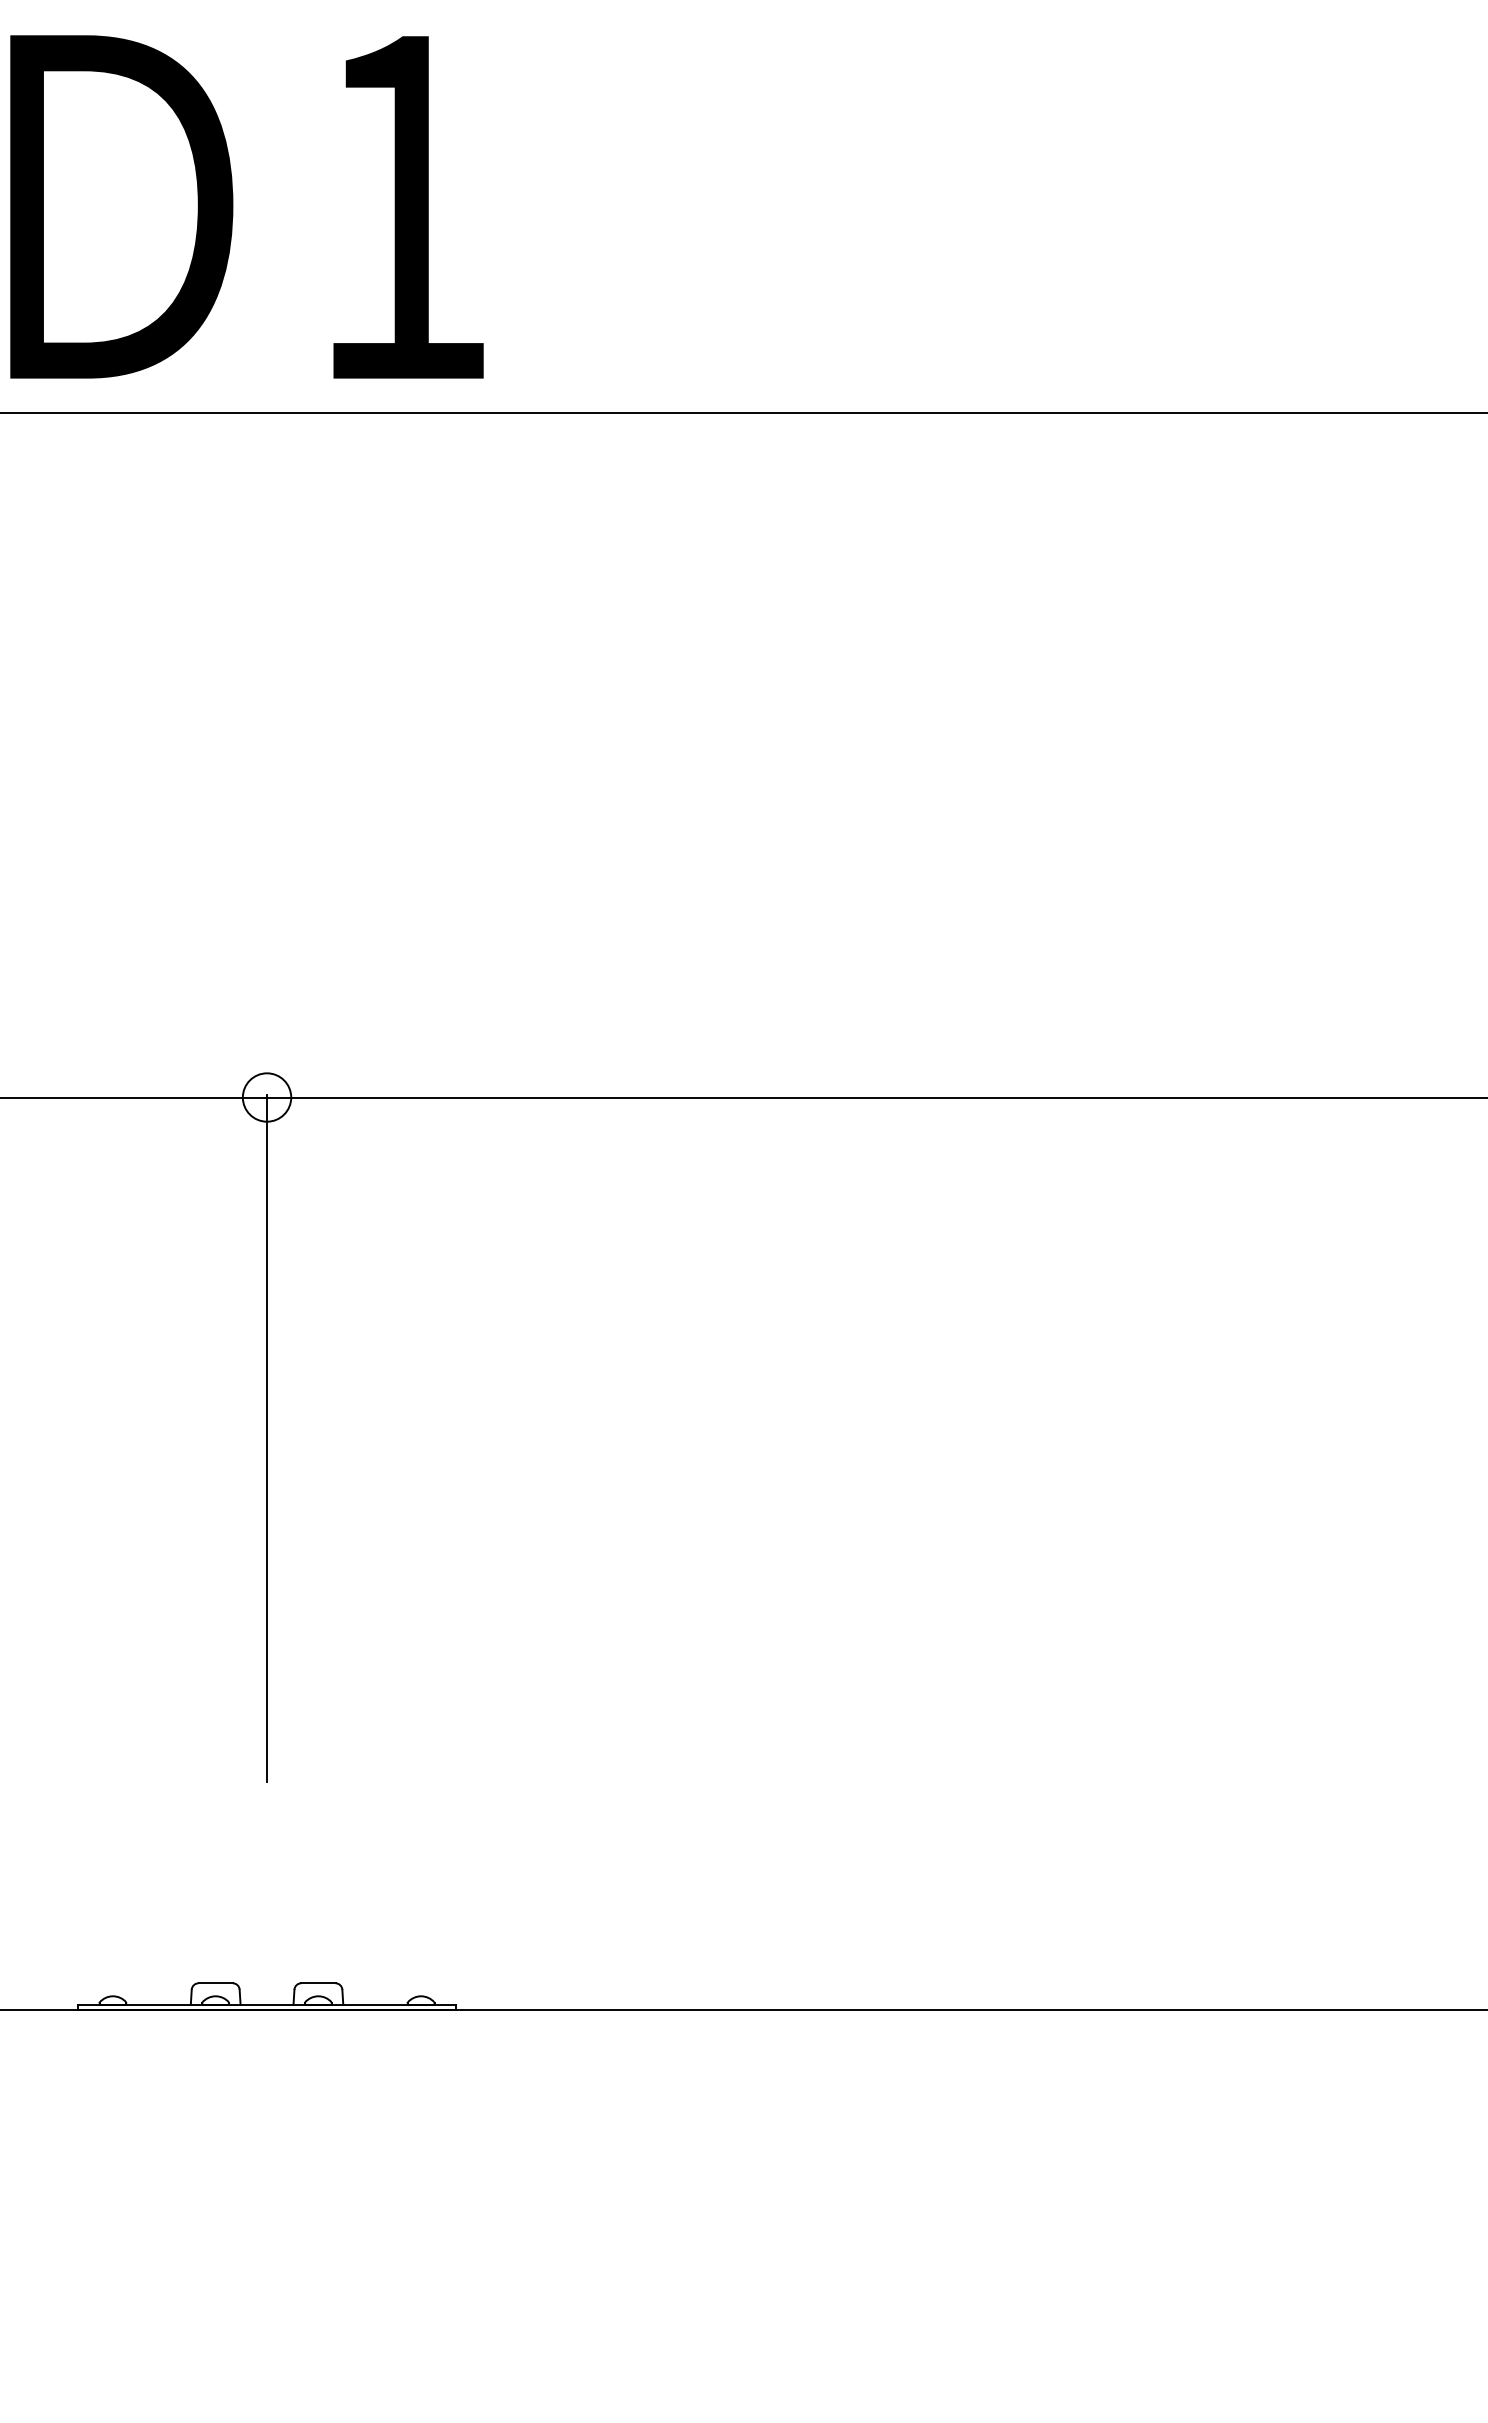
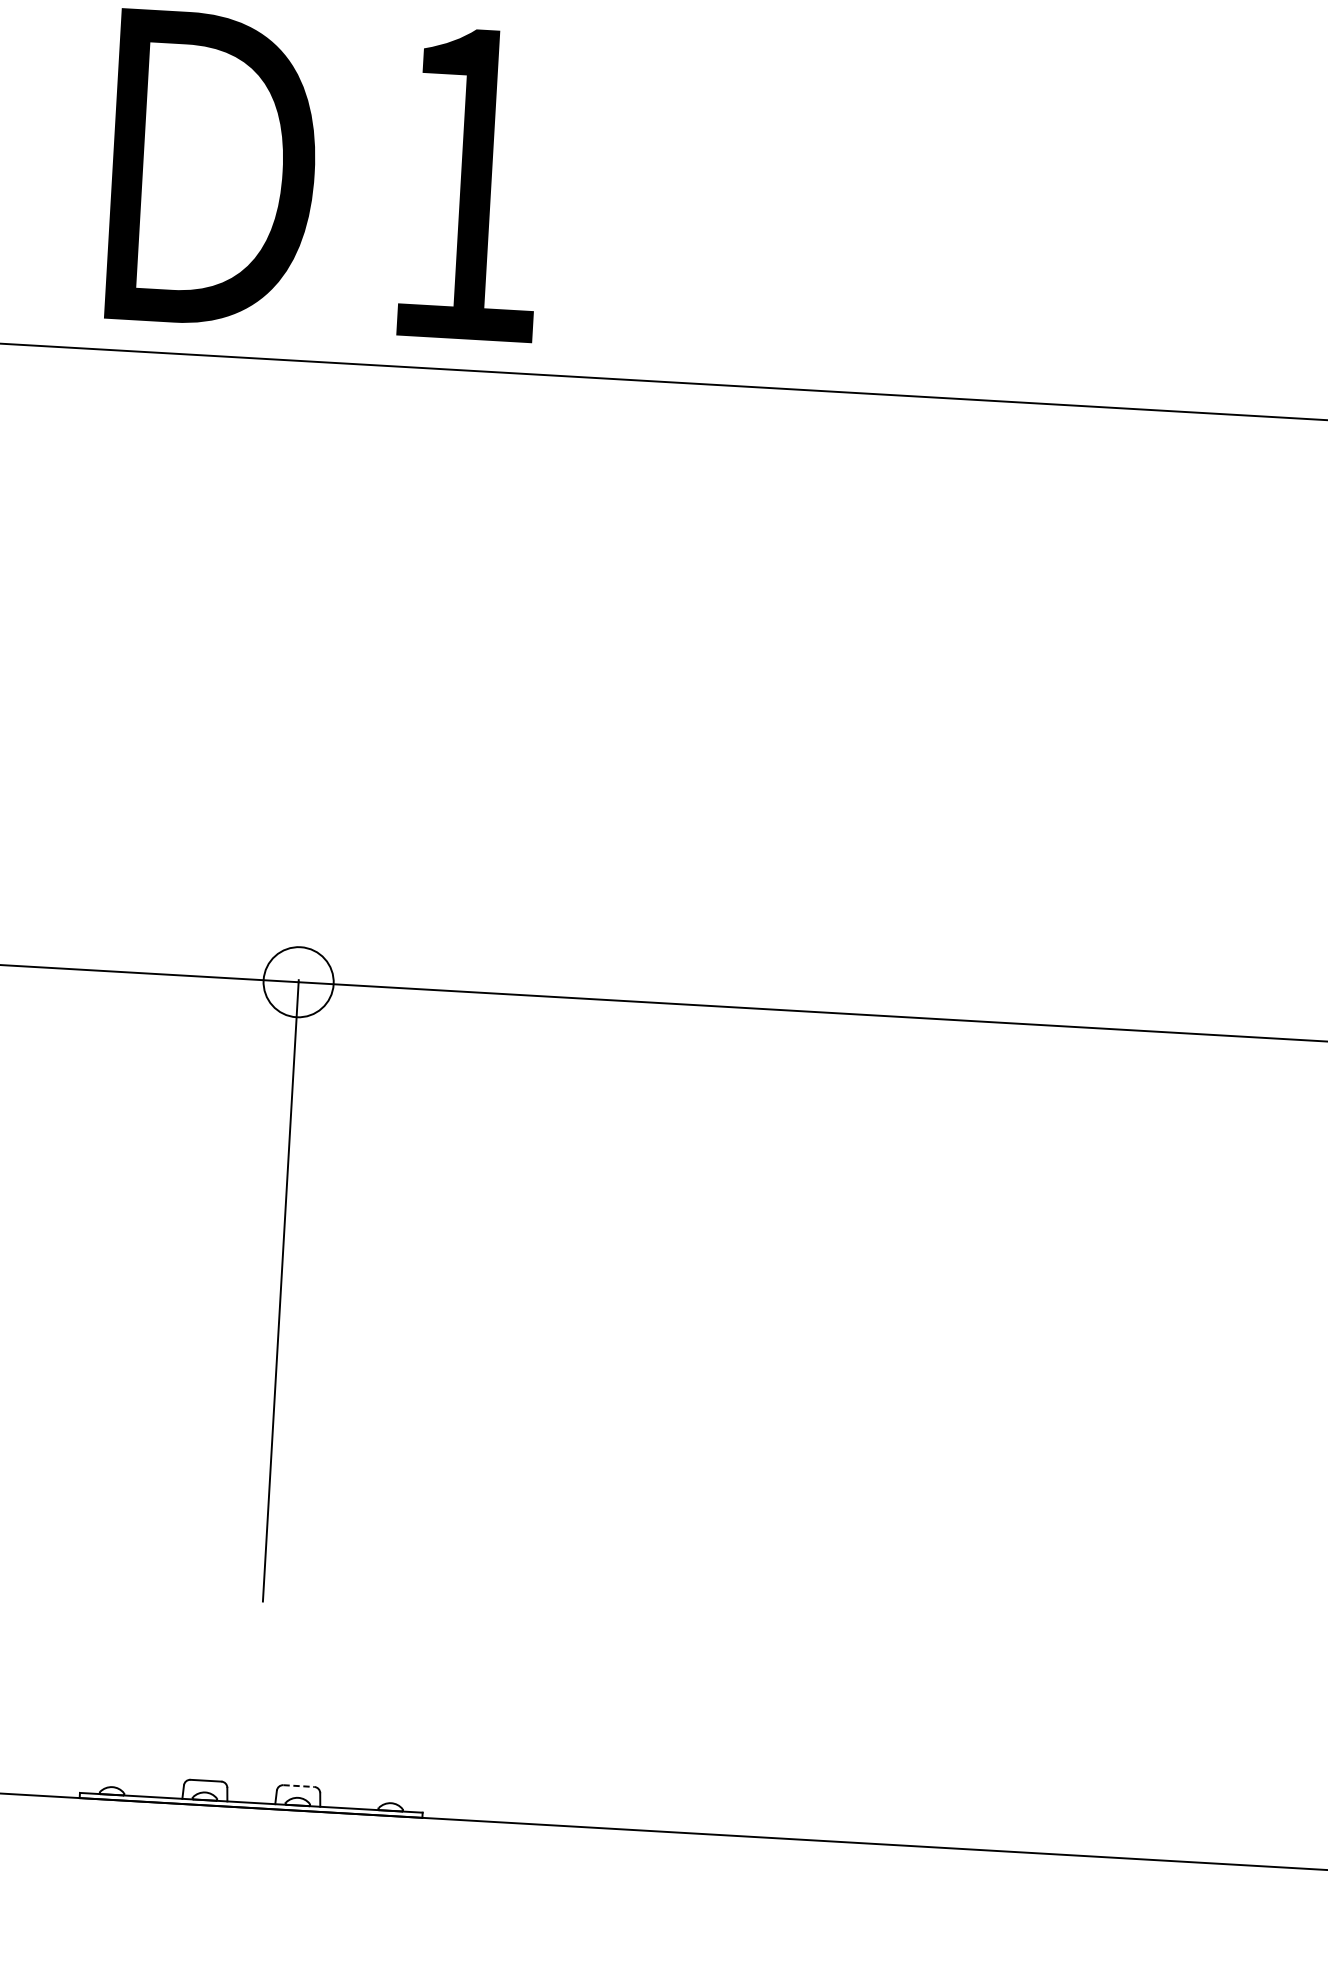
circle: (266, 1097) -> (298, 982), size x1.6
line: (318, 1983) -> (298, 1786), solid -> dashed

